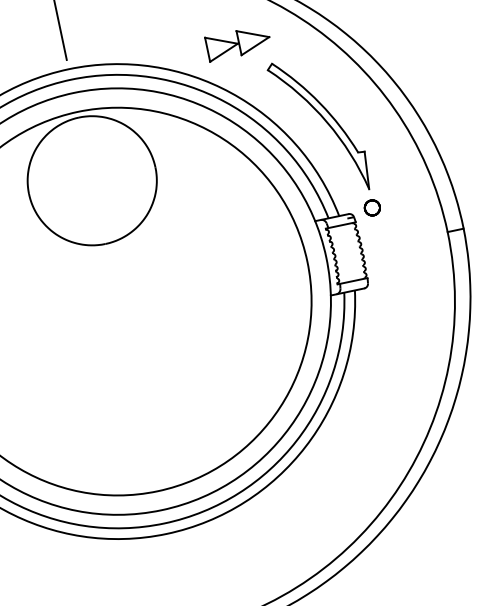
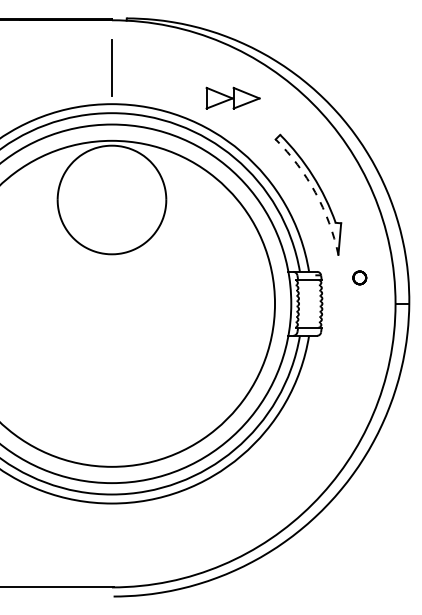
part: (237, 42) -> (232, 97), moved
arc: (327, 122) -> (315, 192), solid -> dashed
part: (371, 207) -> (359, 277), moved

